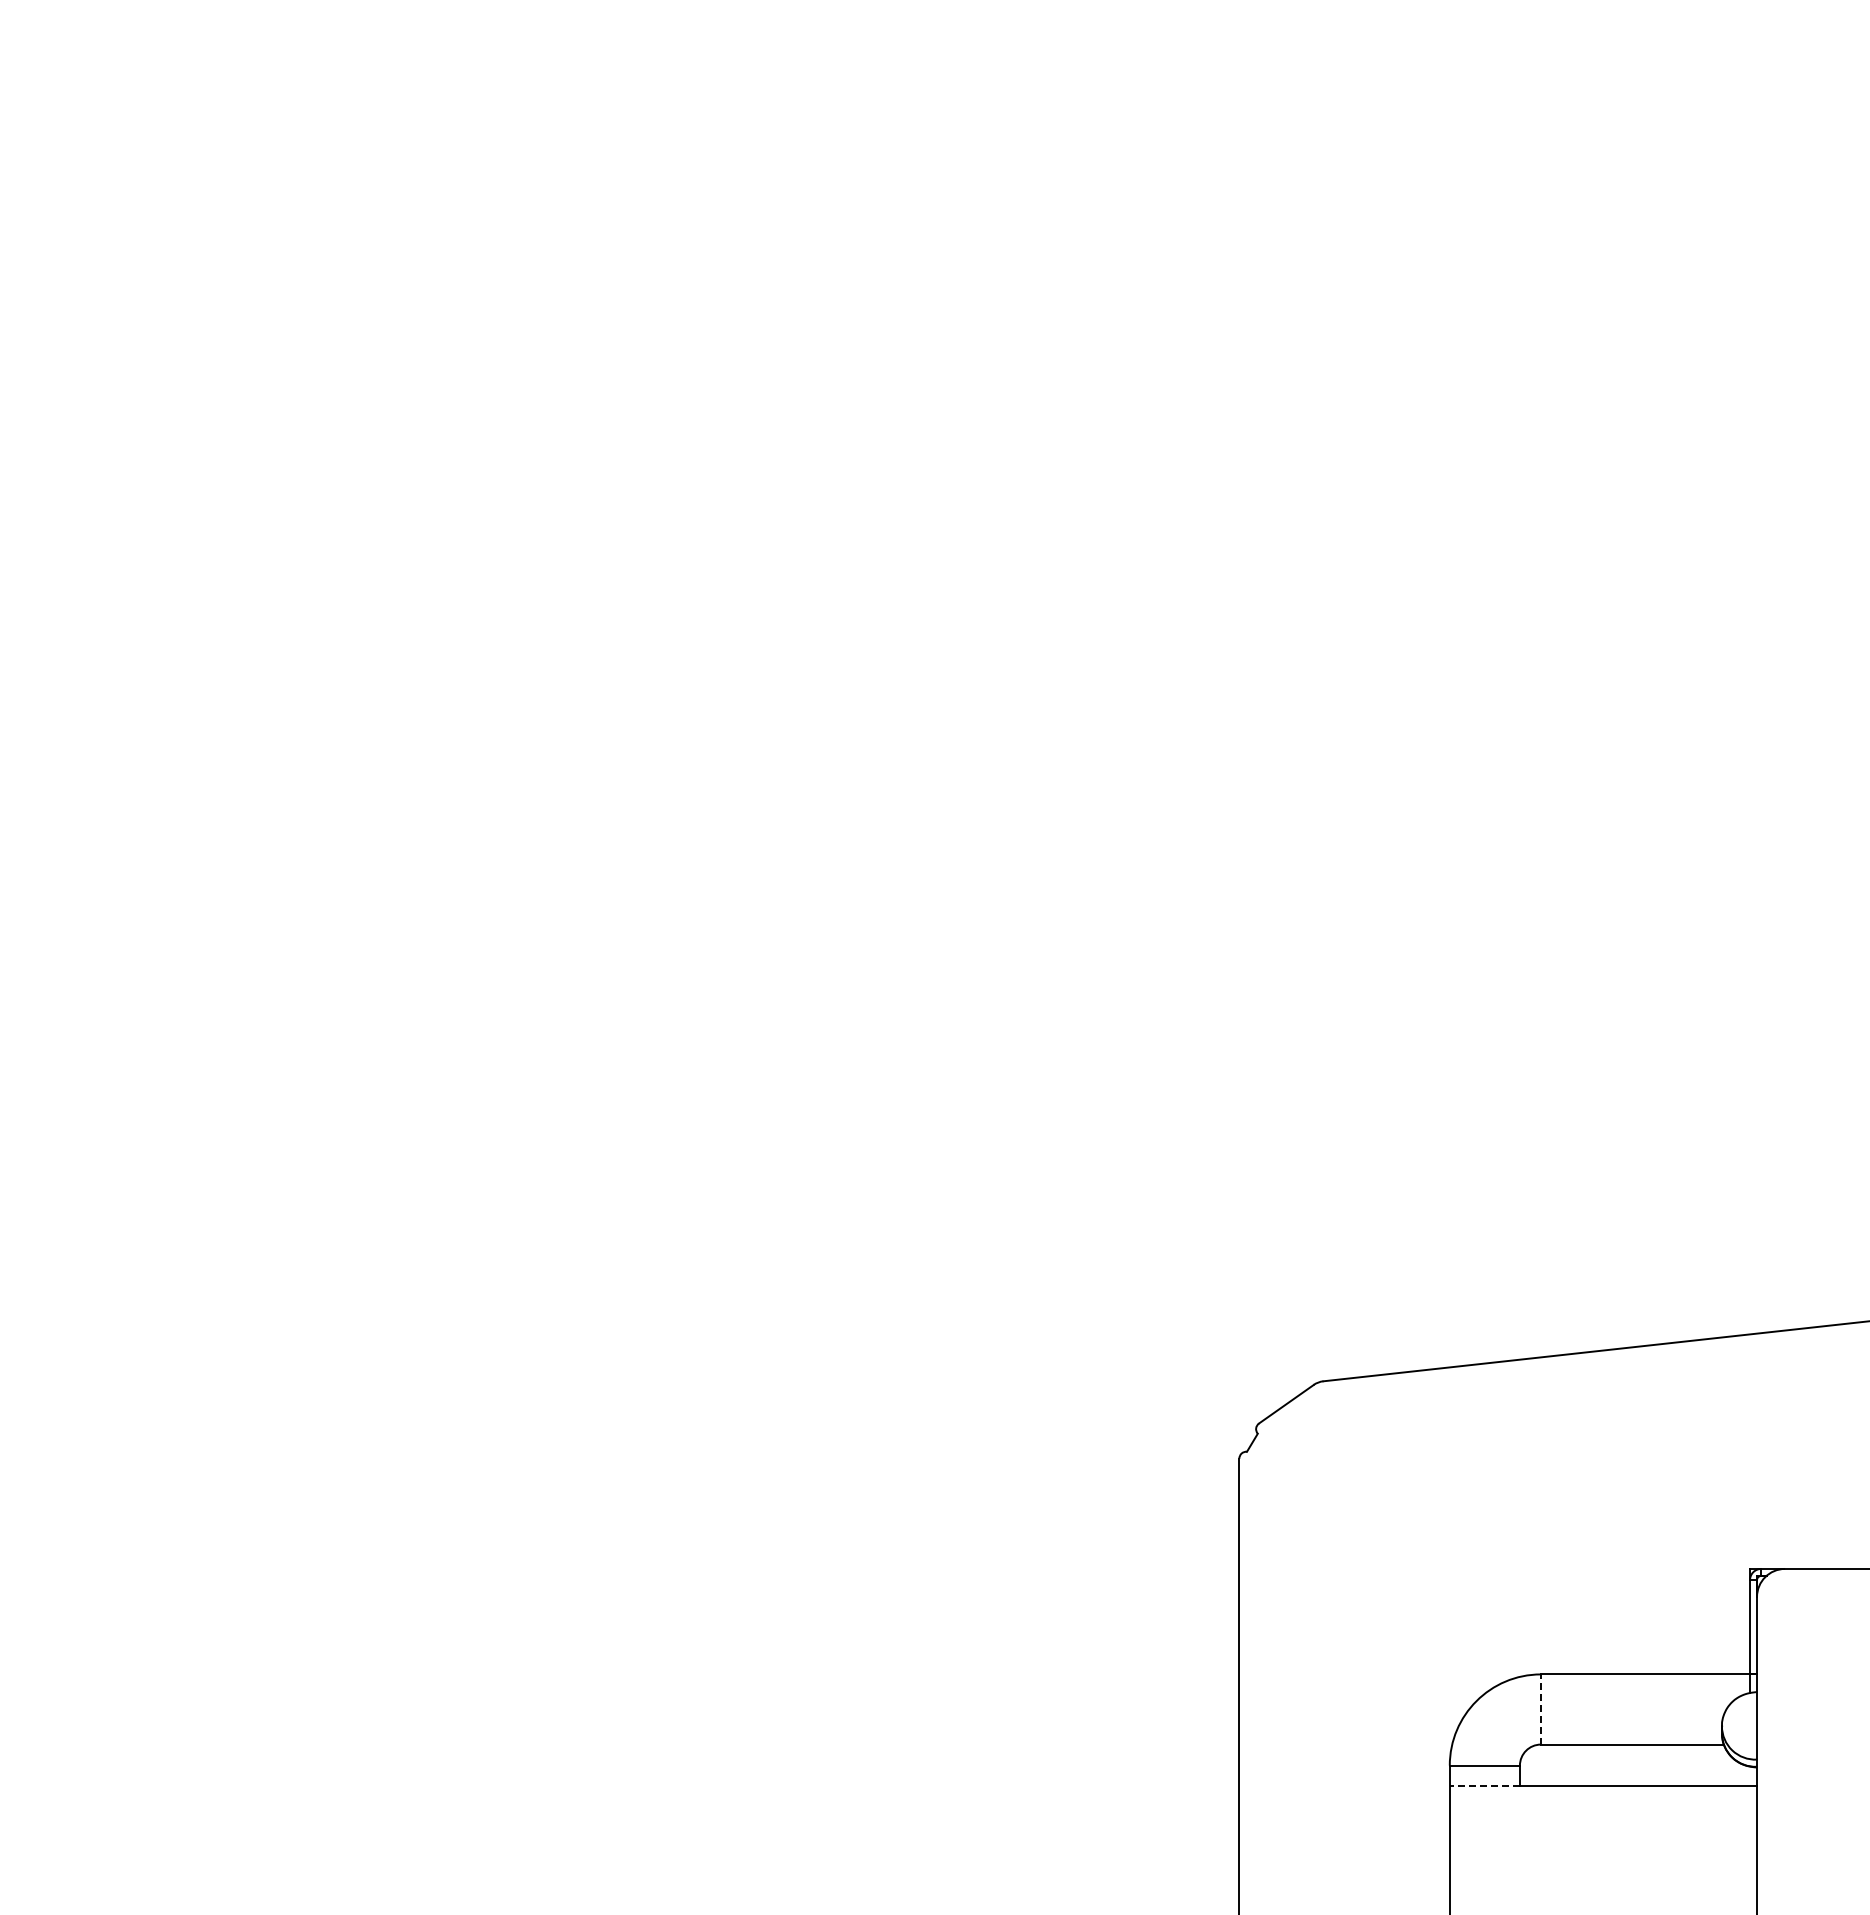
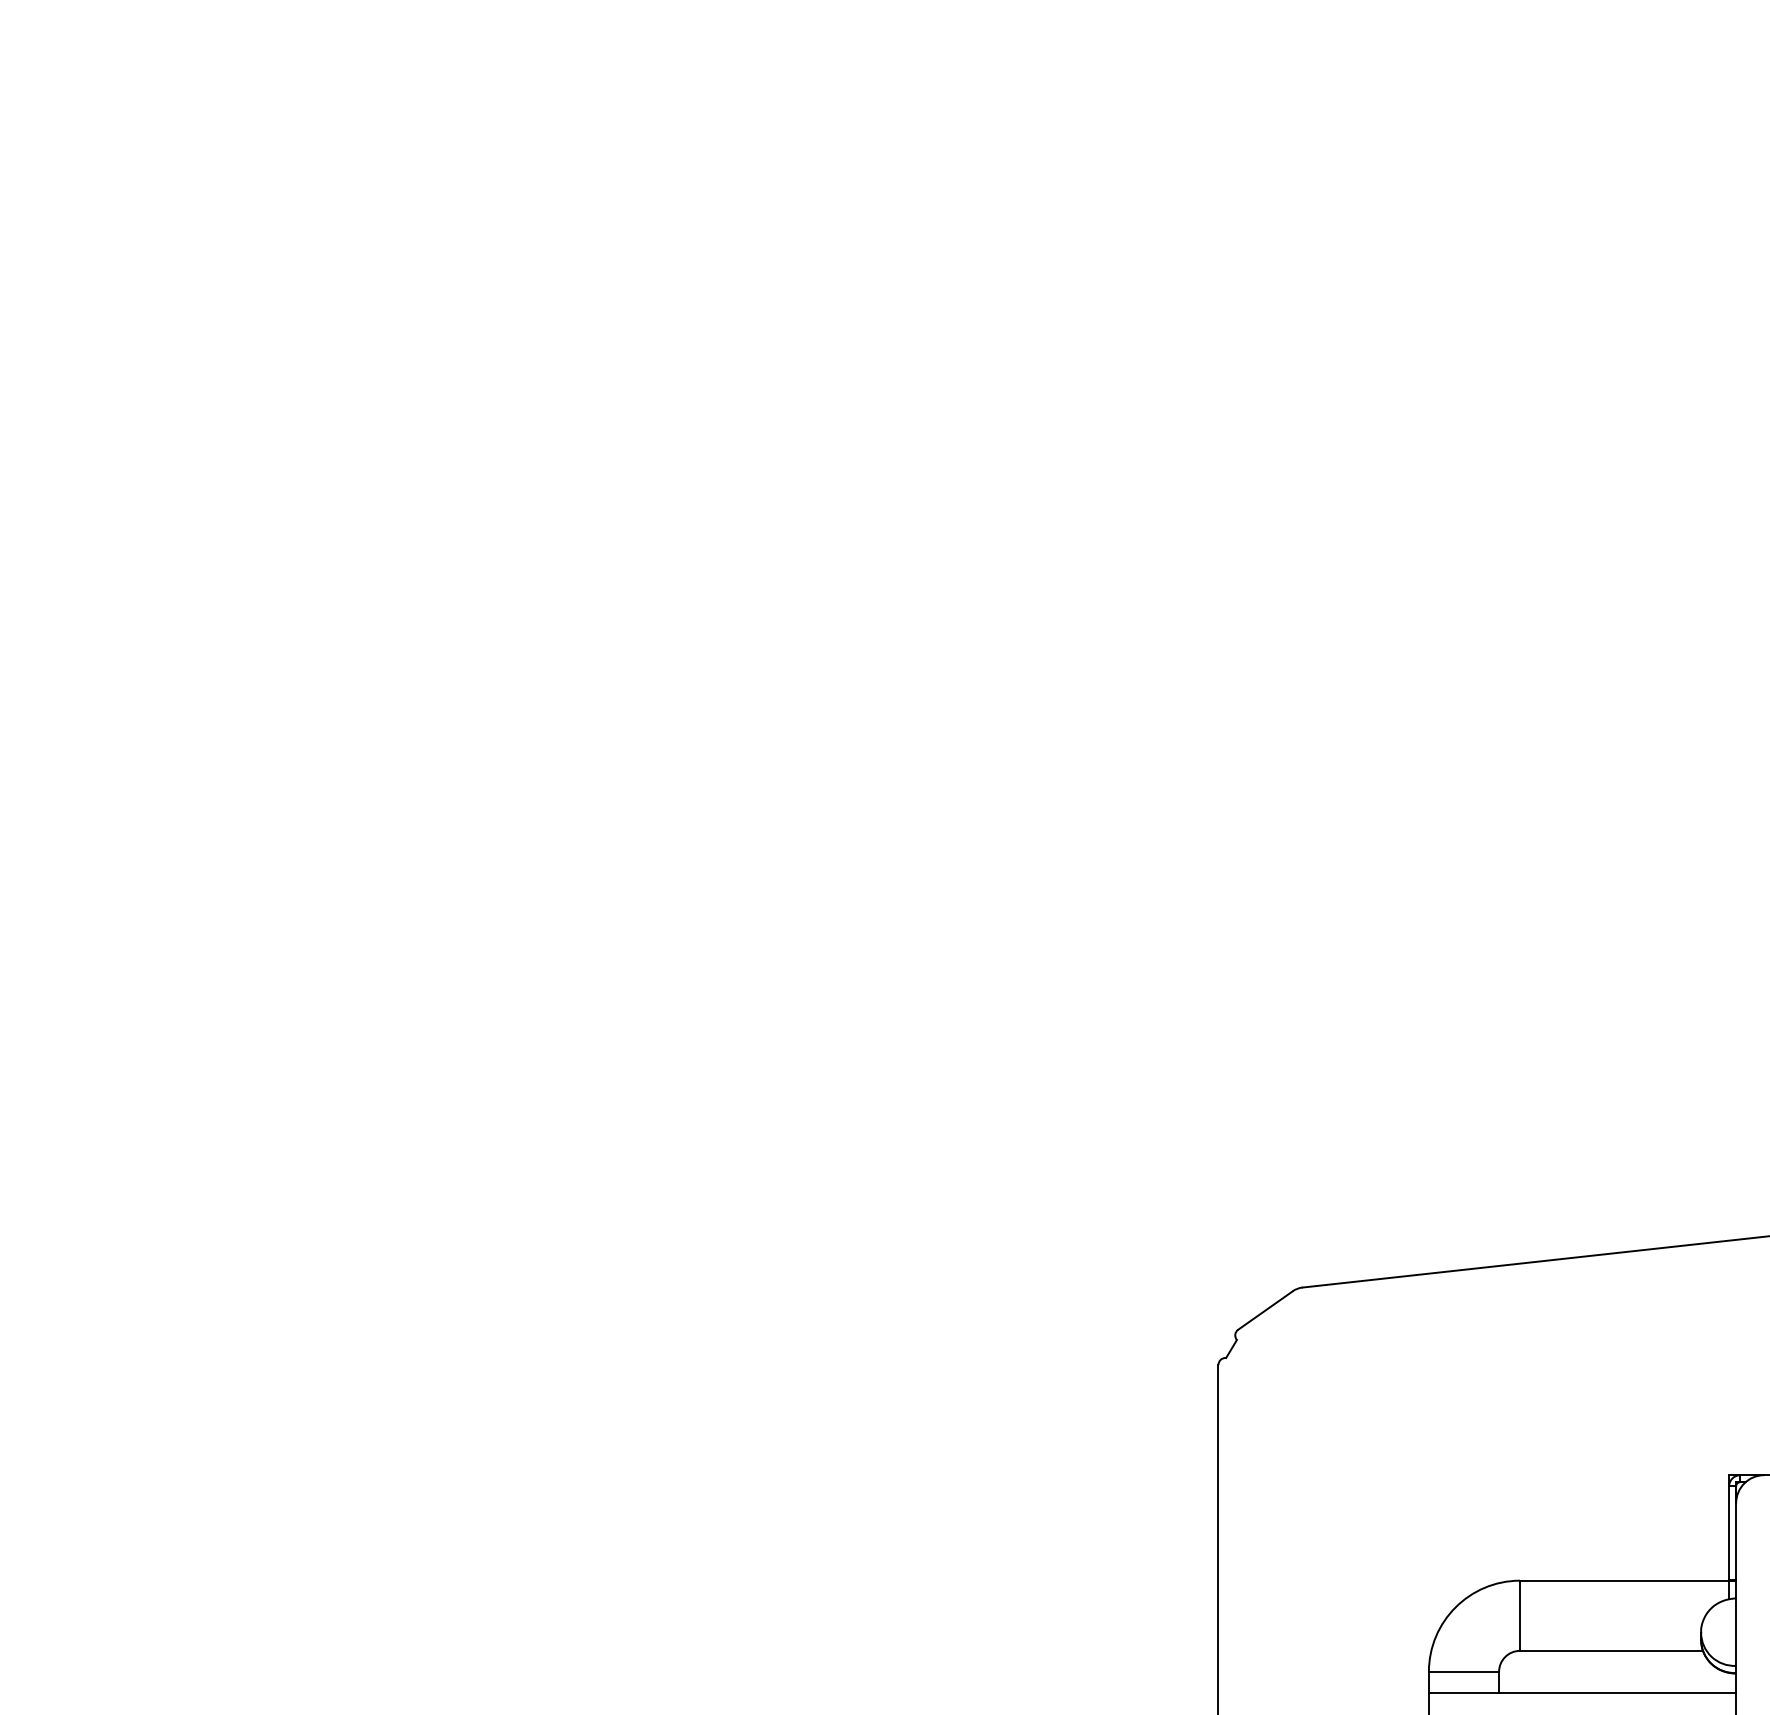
line: (1540, 1709) -> (1519, 1615), dashed -> solid
line: (1484, 1786) -> (1463, 1692), dashed -> solid

